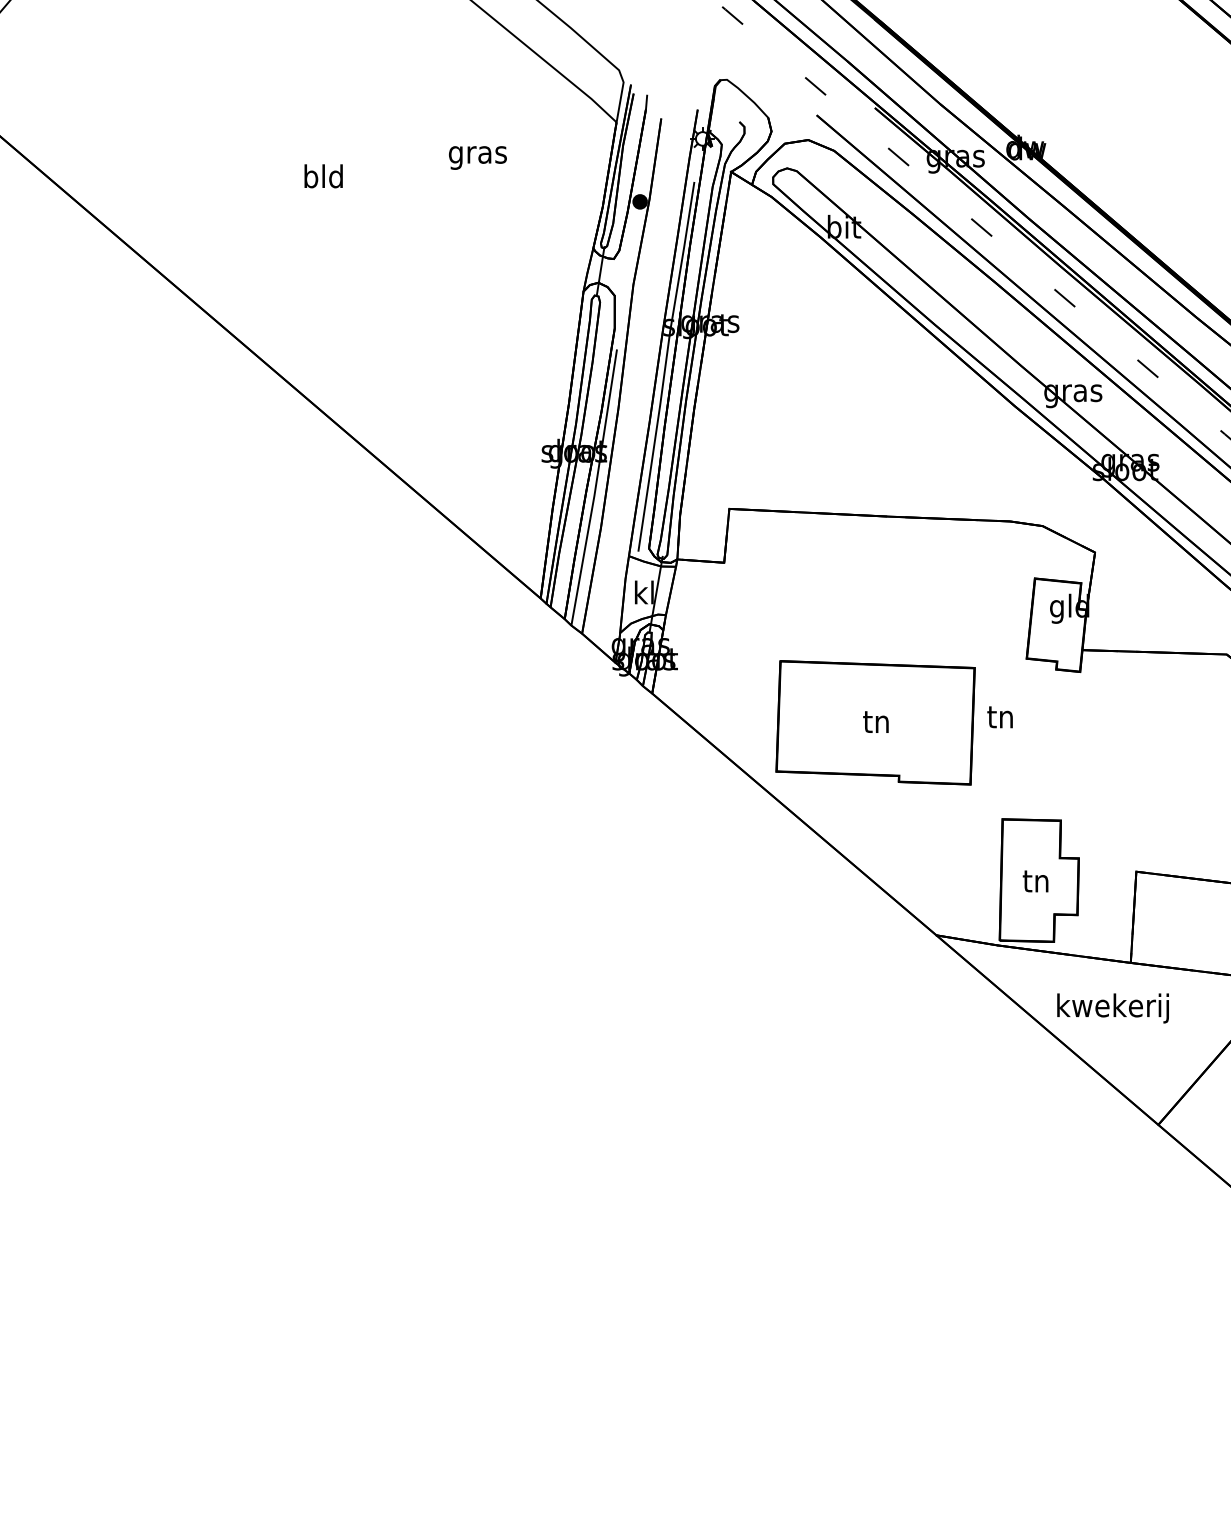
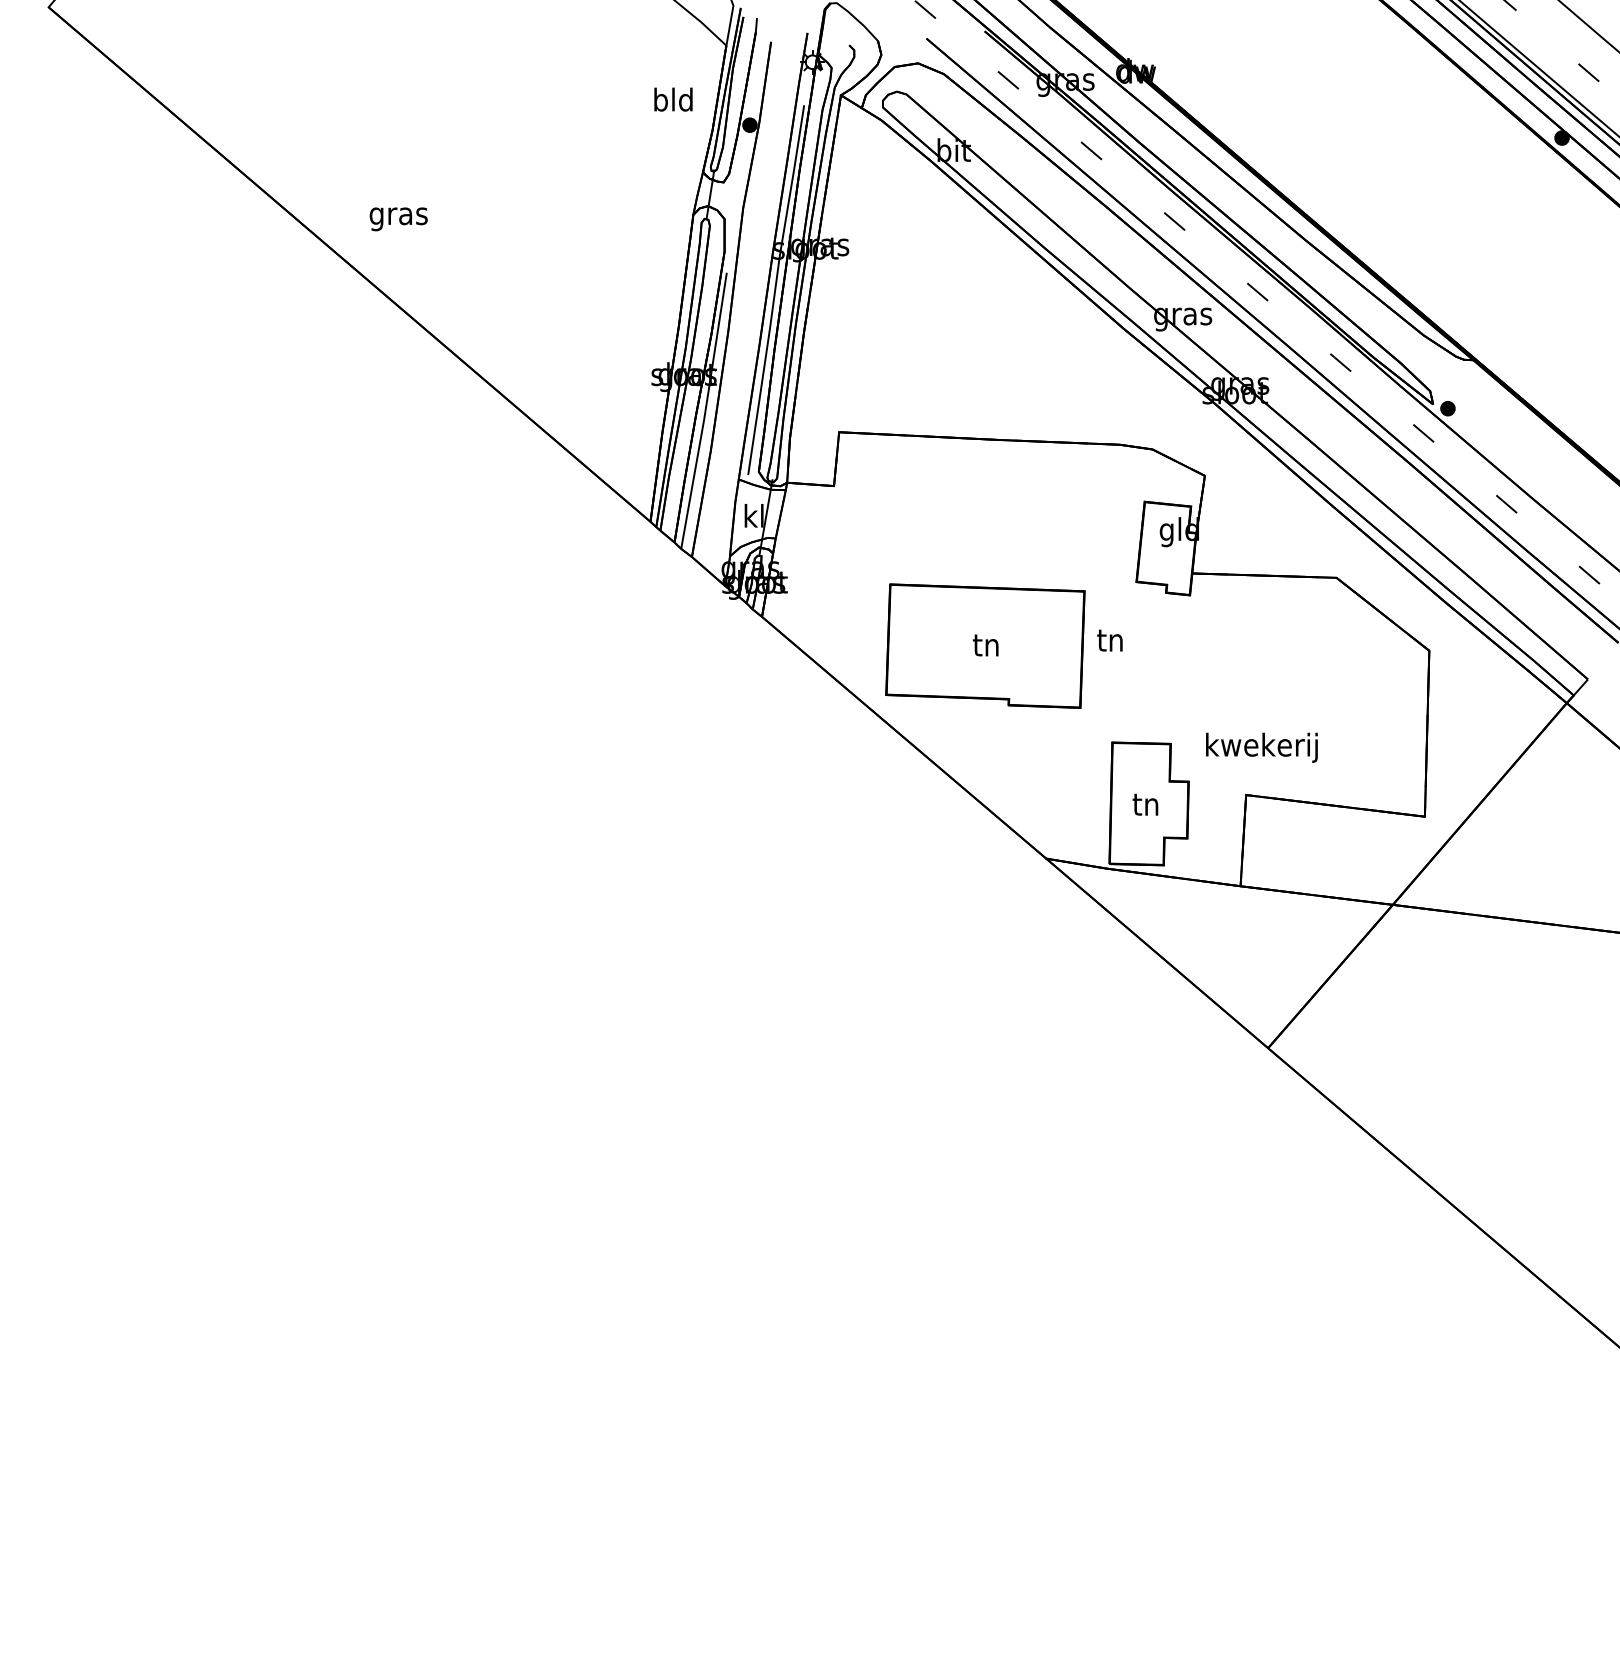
text: (477, 158) -> (398, 219), moved
text: (323, 176) -> (673, 99), moved
text: (1112, 1008) -> (1261, 747), moved

